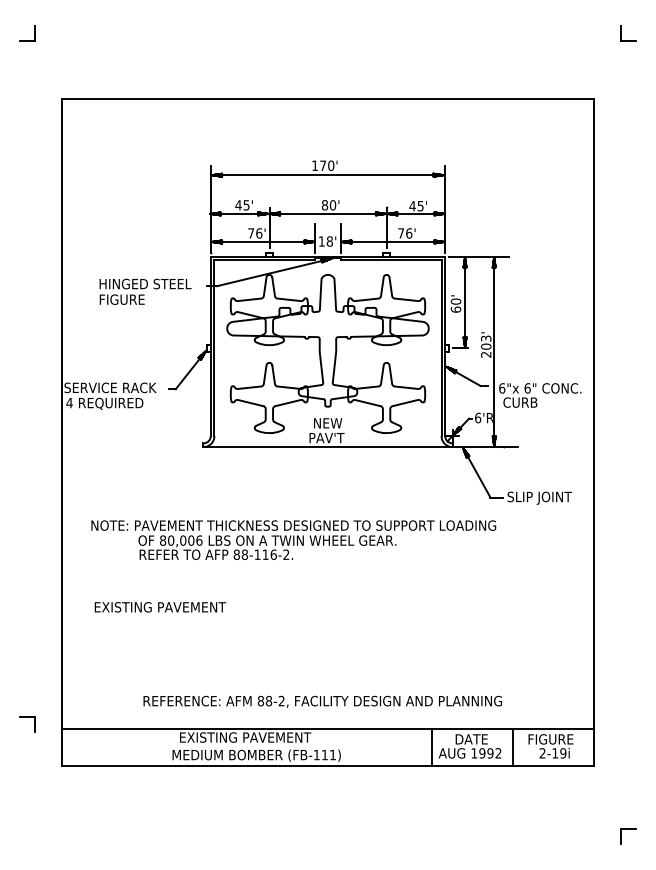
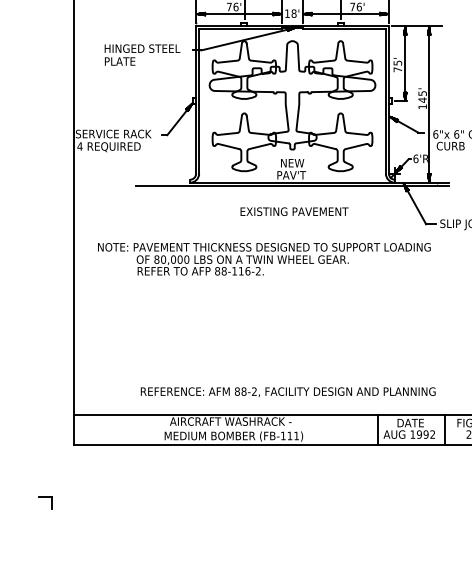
text: (122, 299) -> (123, 61), FIGURE -> PLATE
text: (455, 305) -> (397, 66), 60' -> 75'
text: (486, 346) -> (422, 100), 203' -> 145'
line: (327, 450) -> (292, 185), added
text: (199, 540) -> (186, 259), 80,006 -> 80,000
text: (160, 607) -> (294, 211), moved
part: (27, 717) -> (45, 497), moved
text: (252, 737) -> (230, 421), EXISTING PAVEMENT -> AIRCRAFT WASHRACK -

